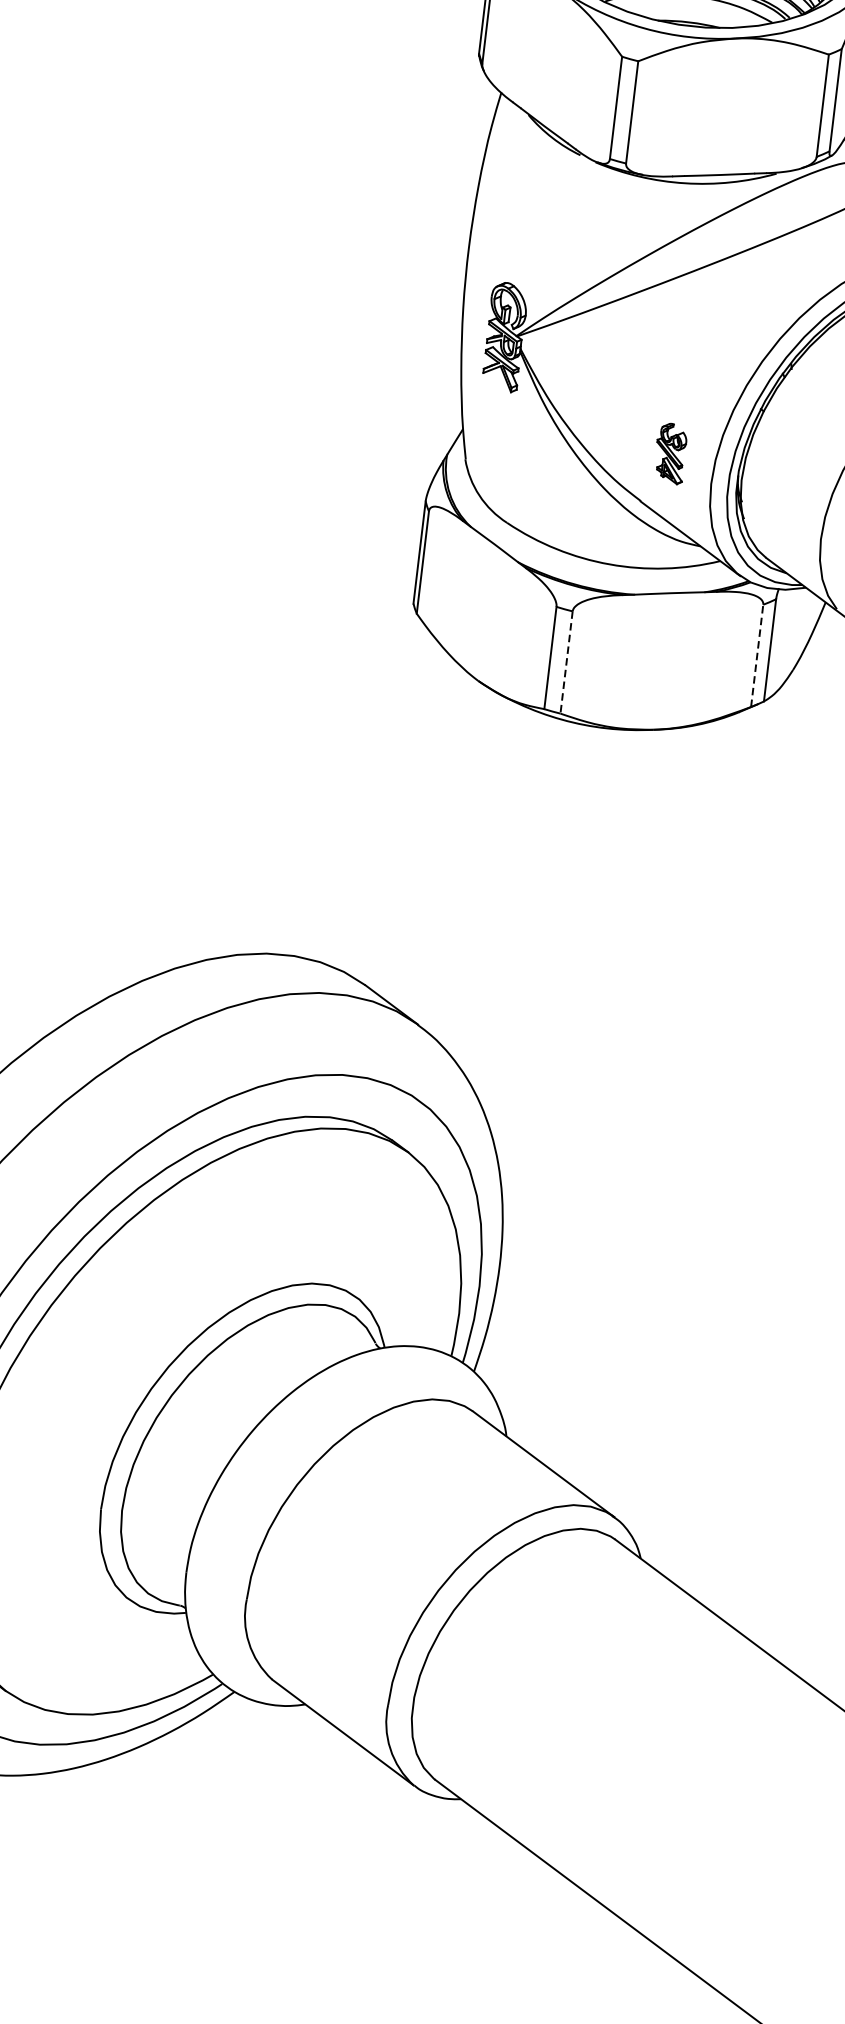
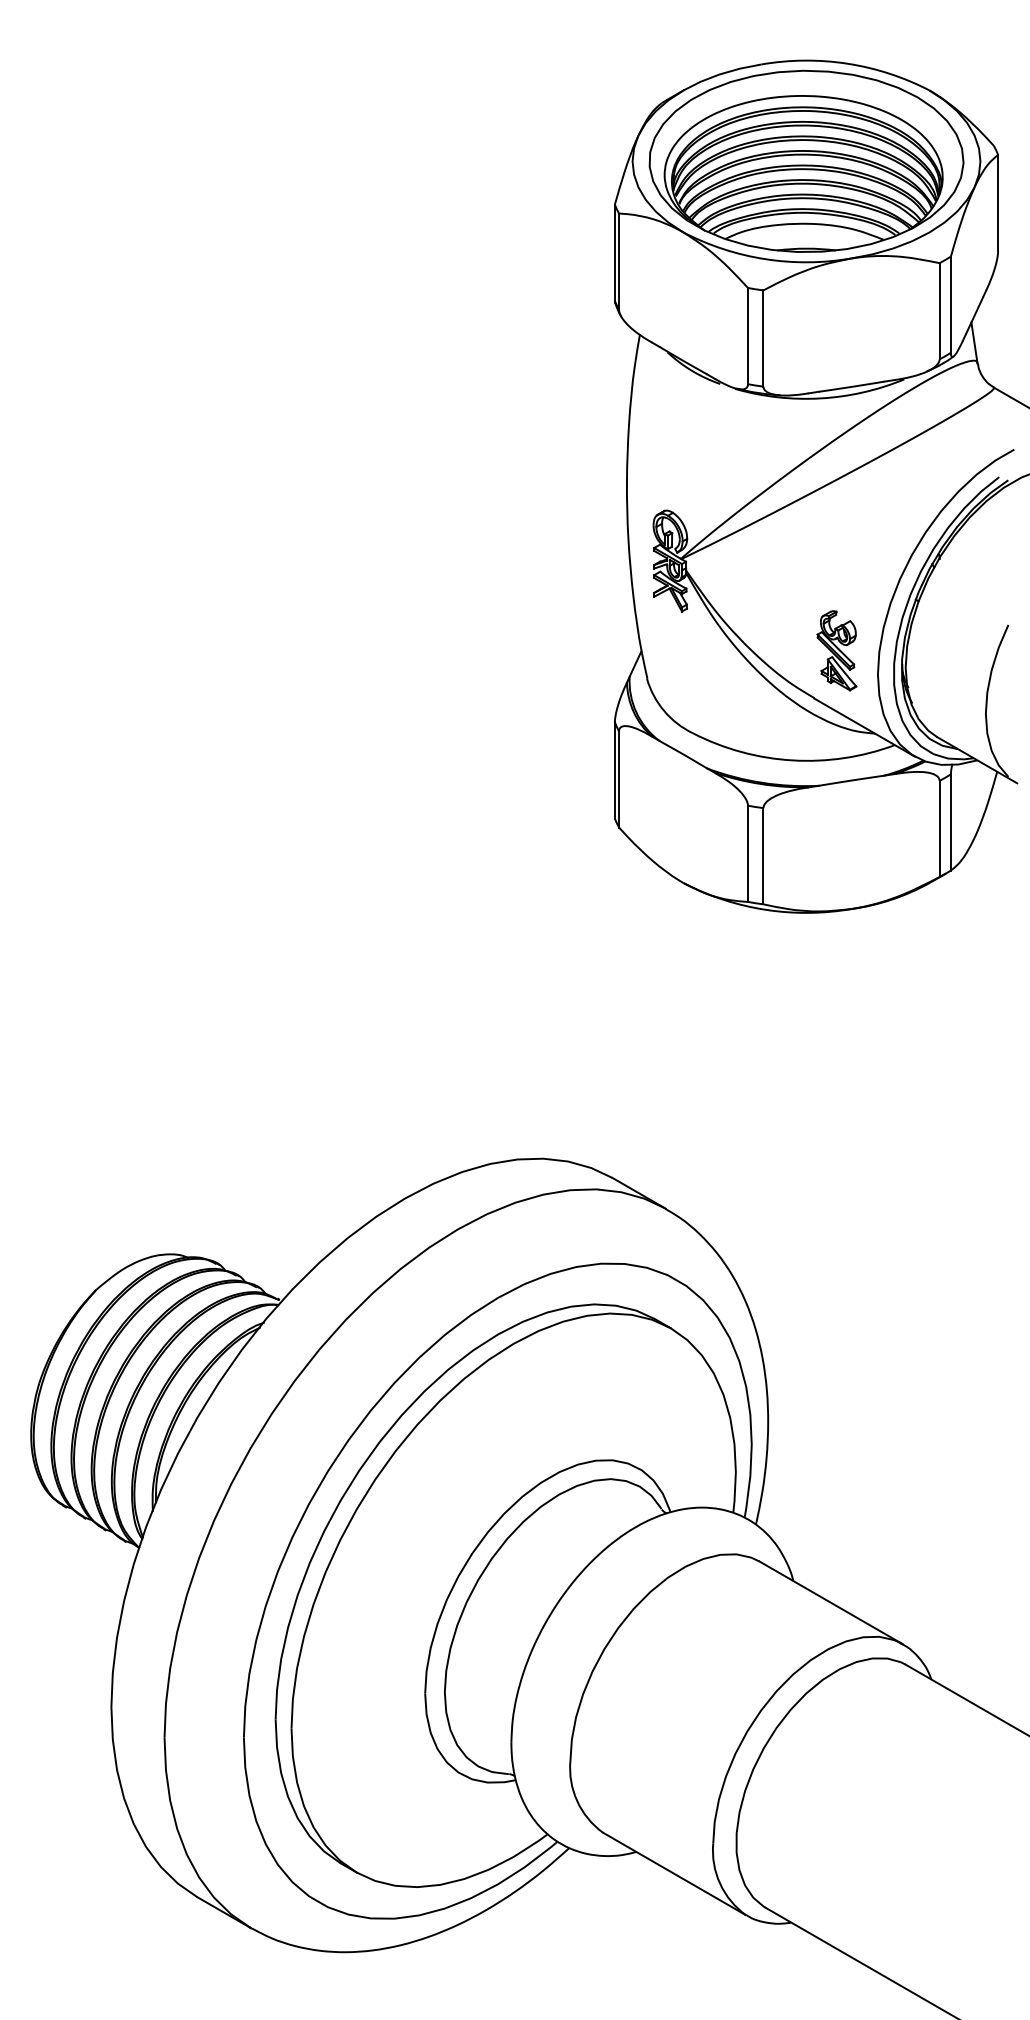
part: (670, 453) -> (836, 650), size x1.43
line: (757, 655) -> (939, 828), dashed -> solid
line: (566, 662) -> (763, 856), dashed -> solid

